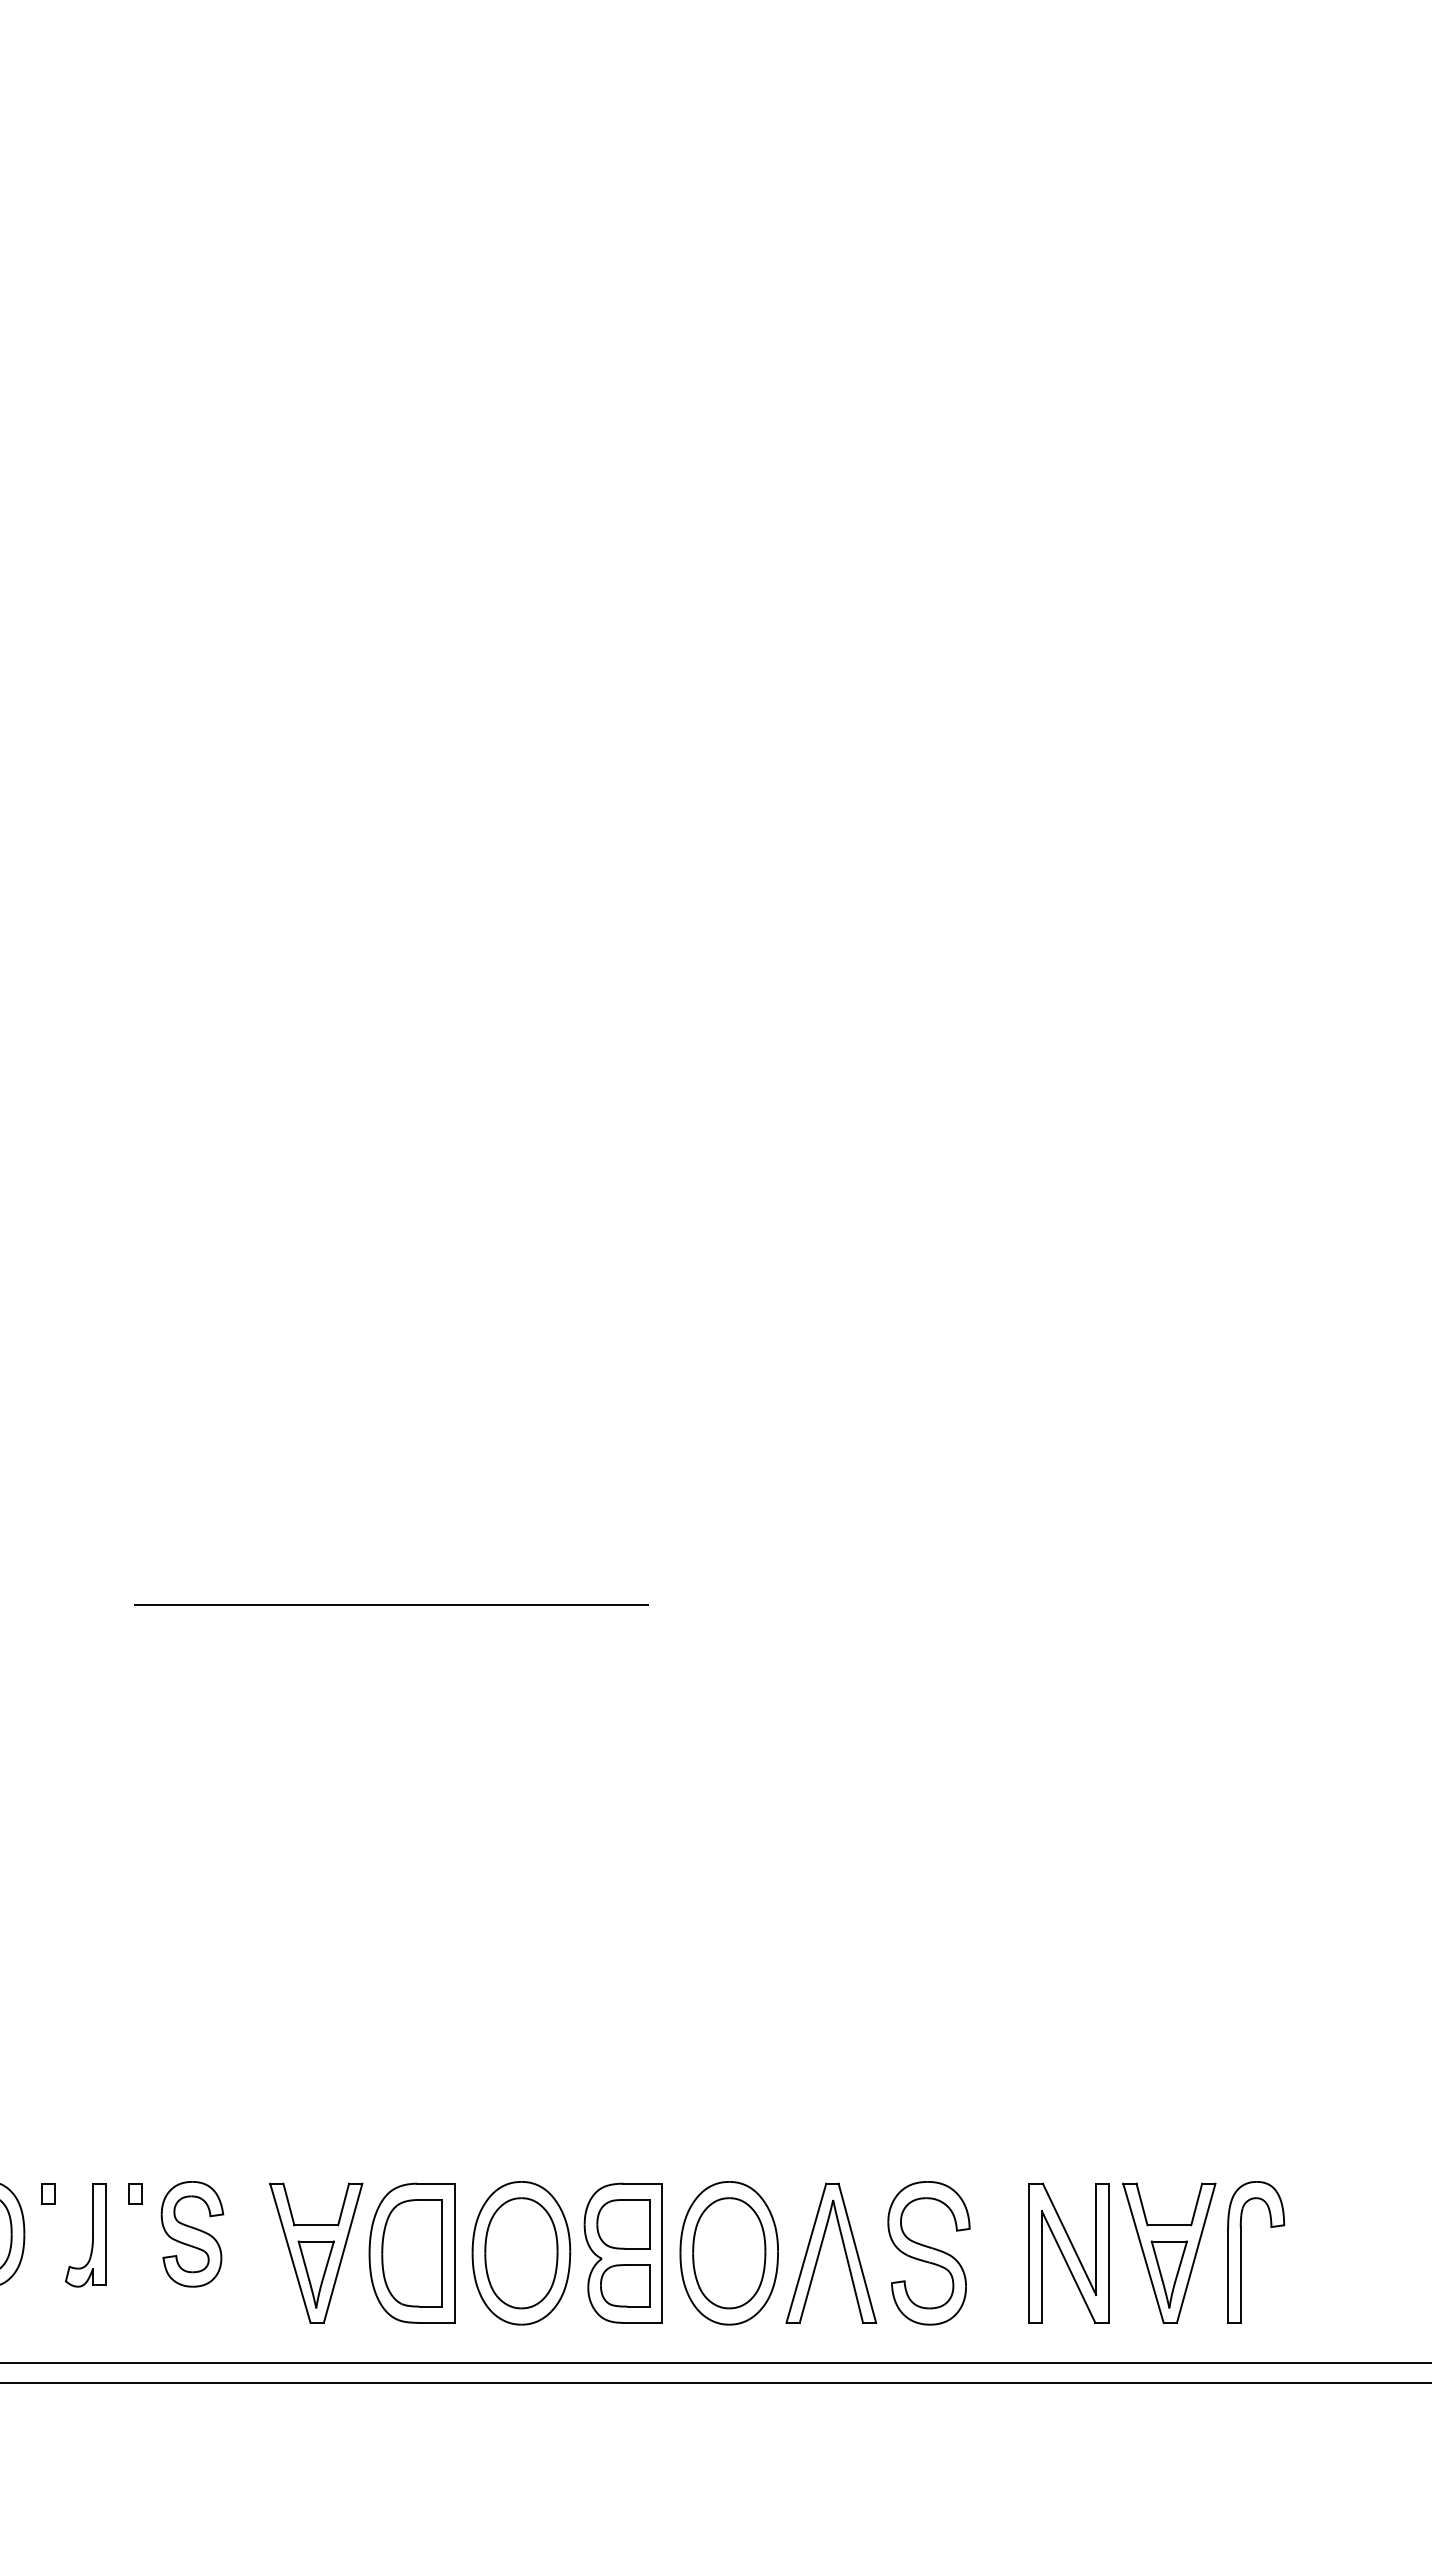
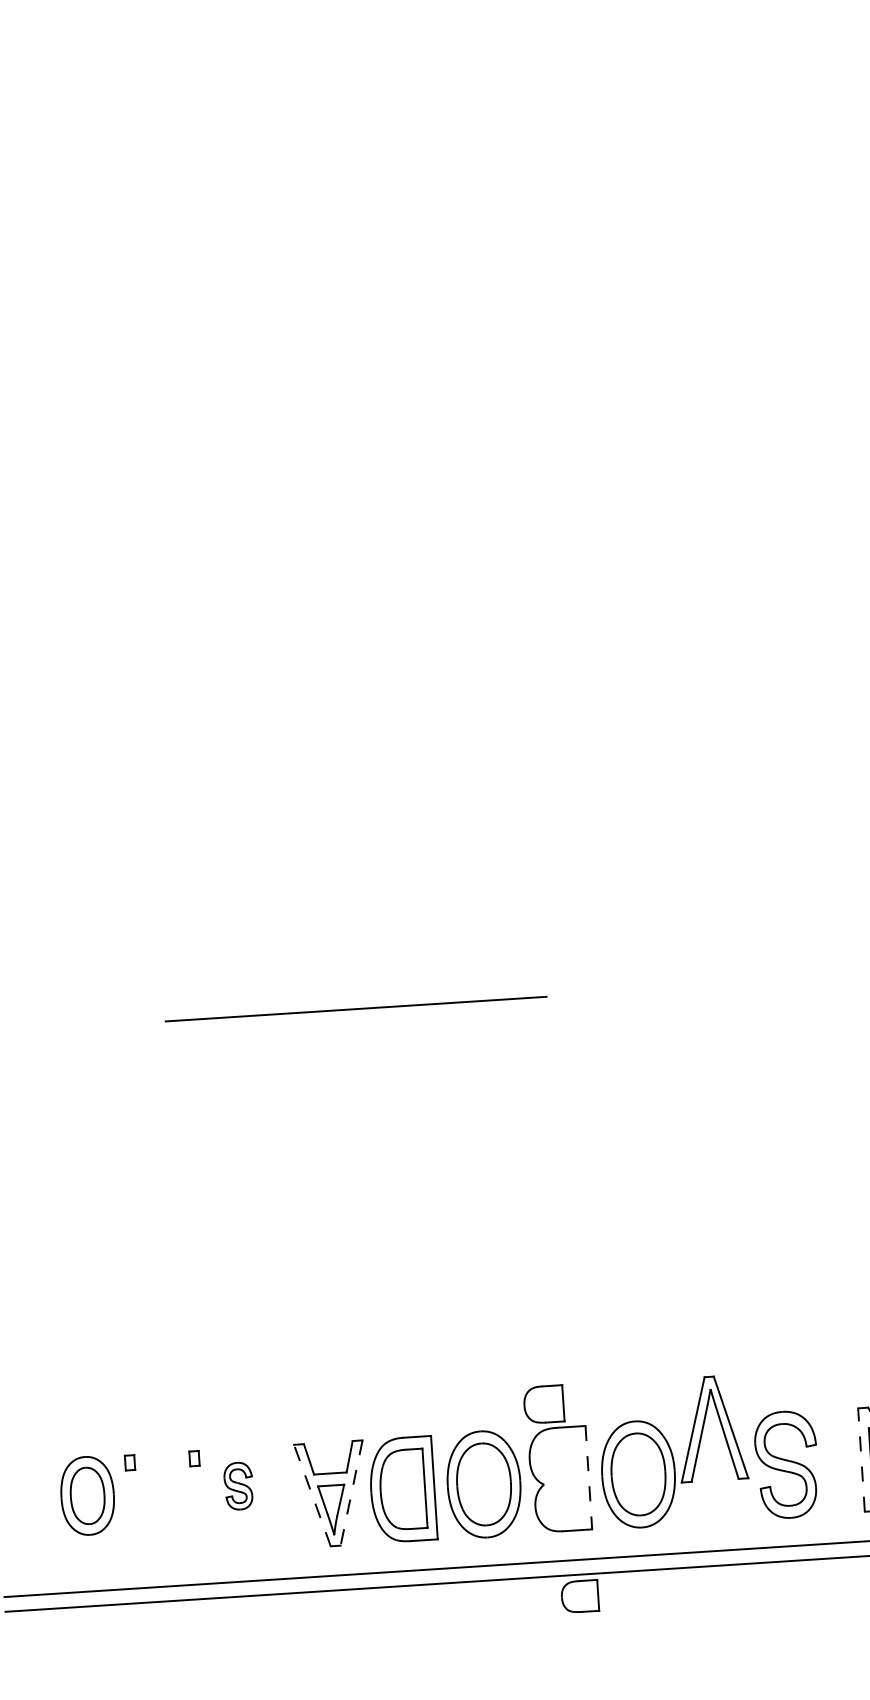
part: (623, 2224) -> (543, 1404), moved
part: (192, 2234) -> (238, 1486), size x0.6
part: (92, 2235) -> (164, 1491), removed
part: (821, 2248) -> (704, 1425), moved
line: (290, 2252) -> (312, 1494), solid -> dashed
line: (343, 2253) -> (351, 1493), solid -> dashed
line: (662, 2253) -> (588, 1477), solid -> dashed
line: (1029, 2253) -> (861, 1460), solid -> dashed
part: (625, 2285) -> (580, 1596), moved

